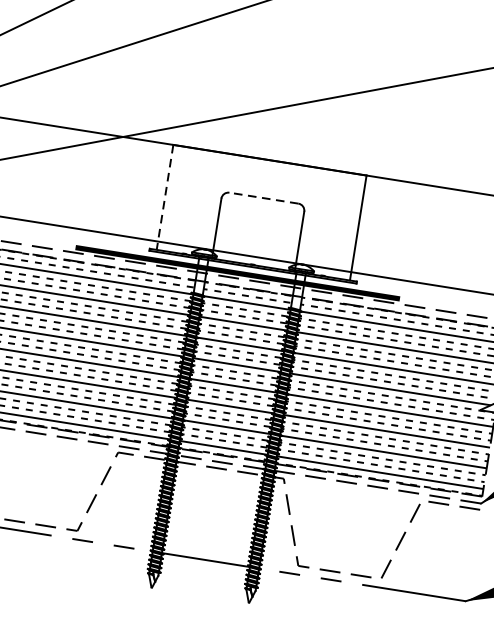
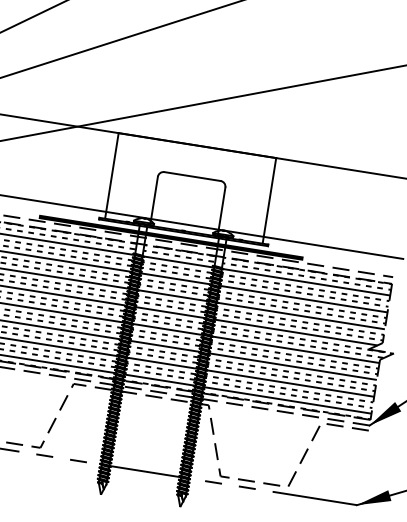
line: (164, 198) -> (111, 176), dashed -> solid
line: (263, 198) -> (192, 176), dashed -> solid

